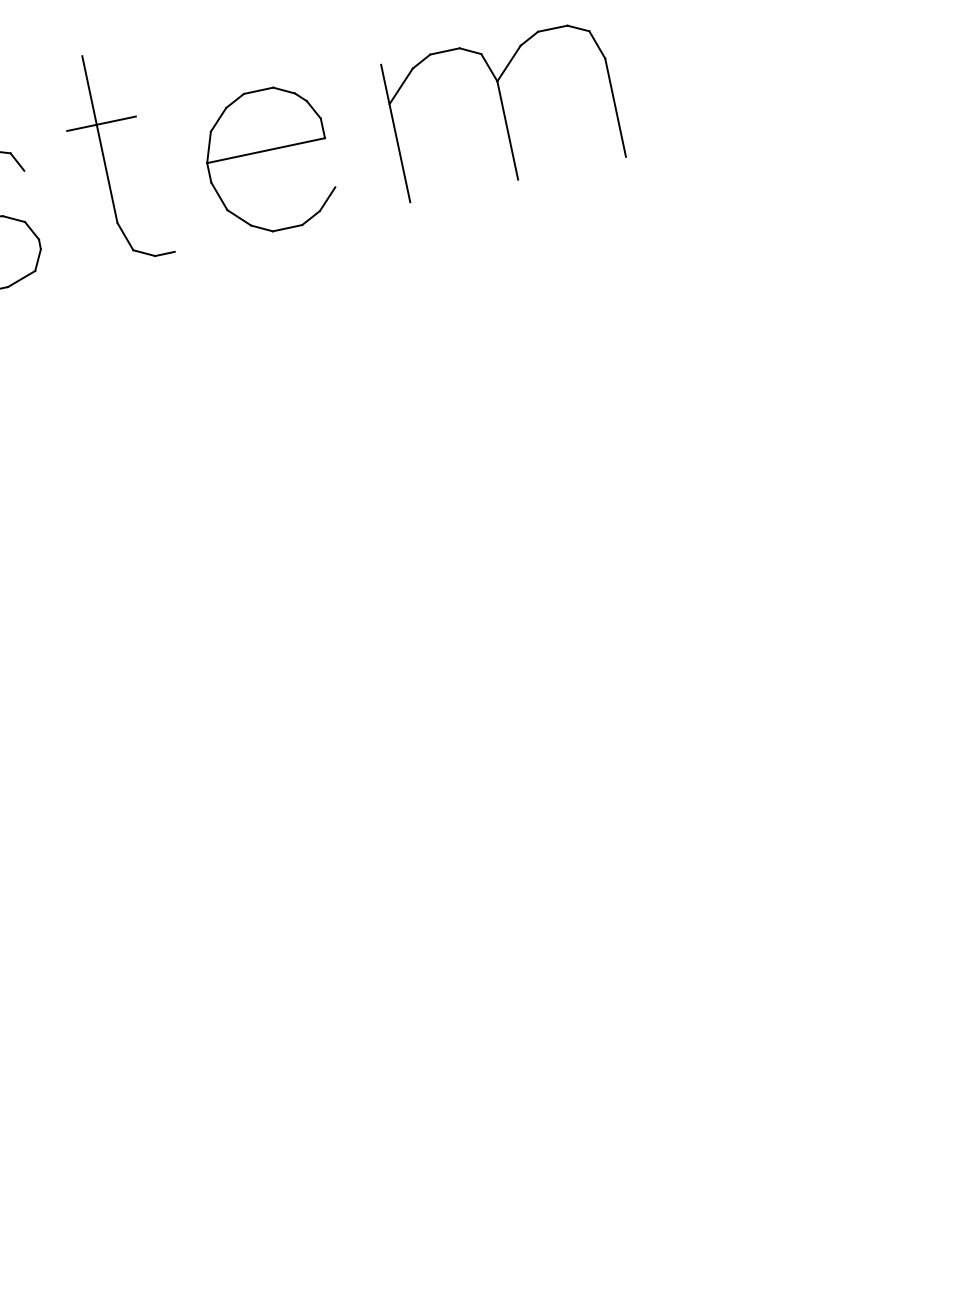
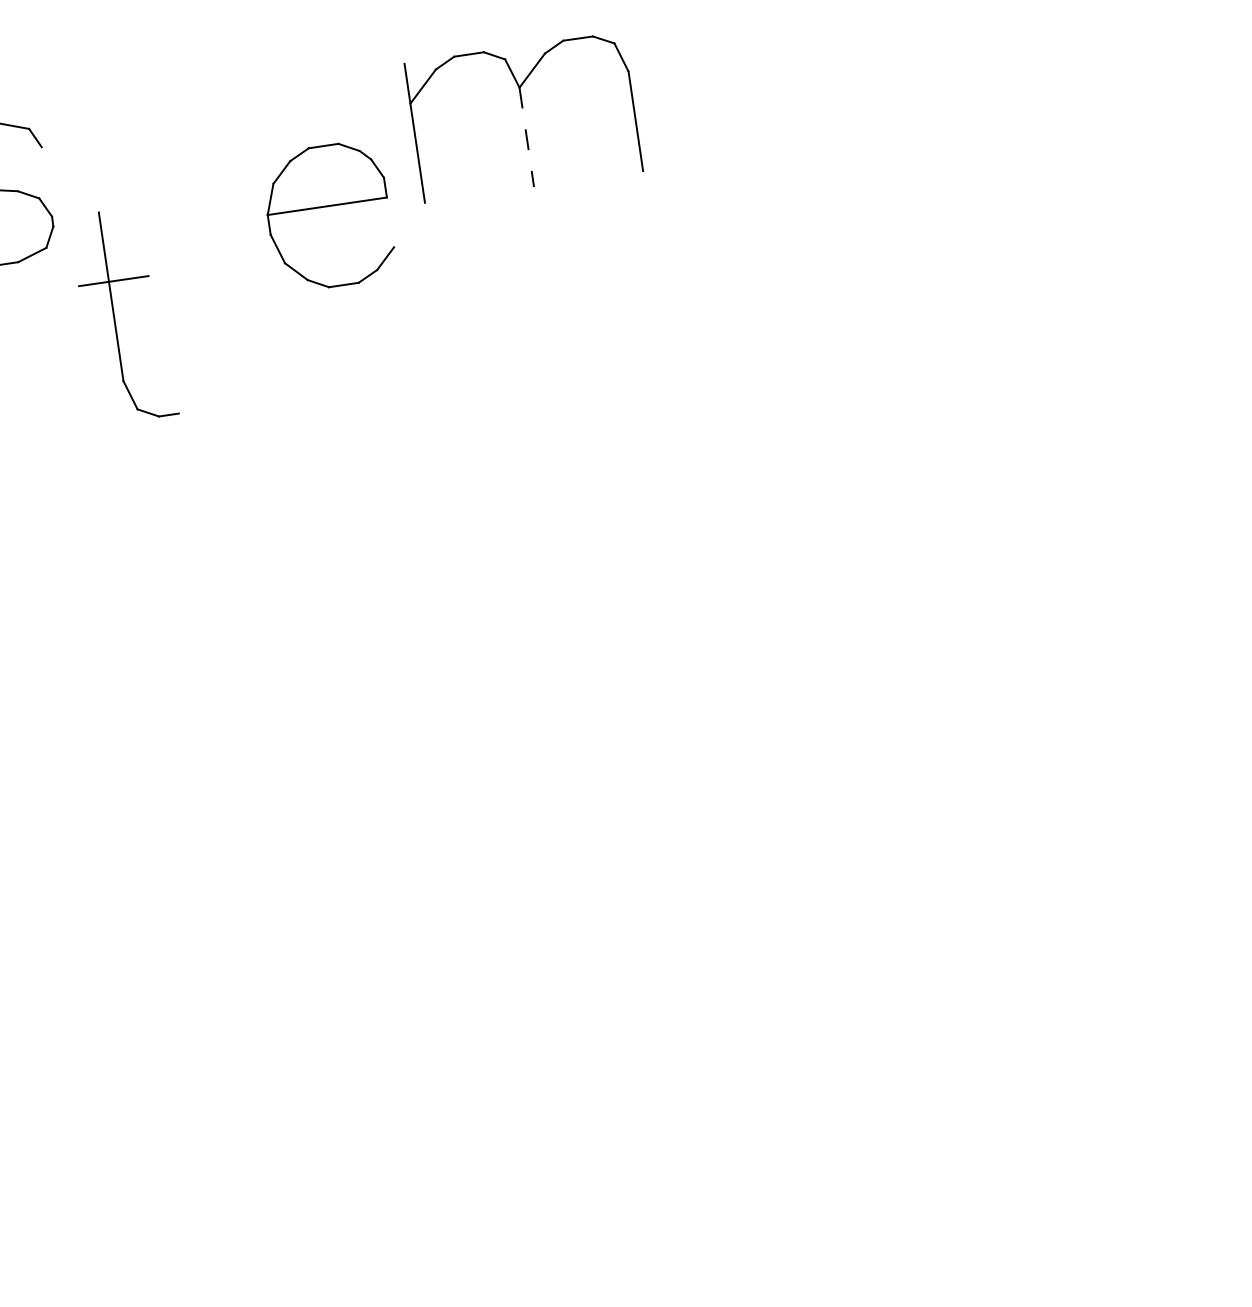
line: (507, 130) -> (526, 137), solid -> dashed
part: (266, 151) -> (327, 207), moved
part: (105, 159) -> (115, 317), moved

